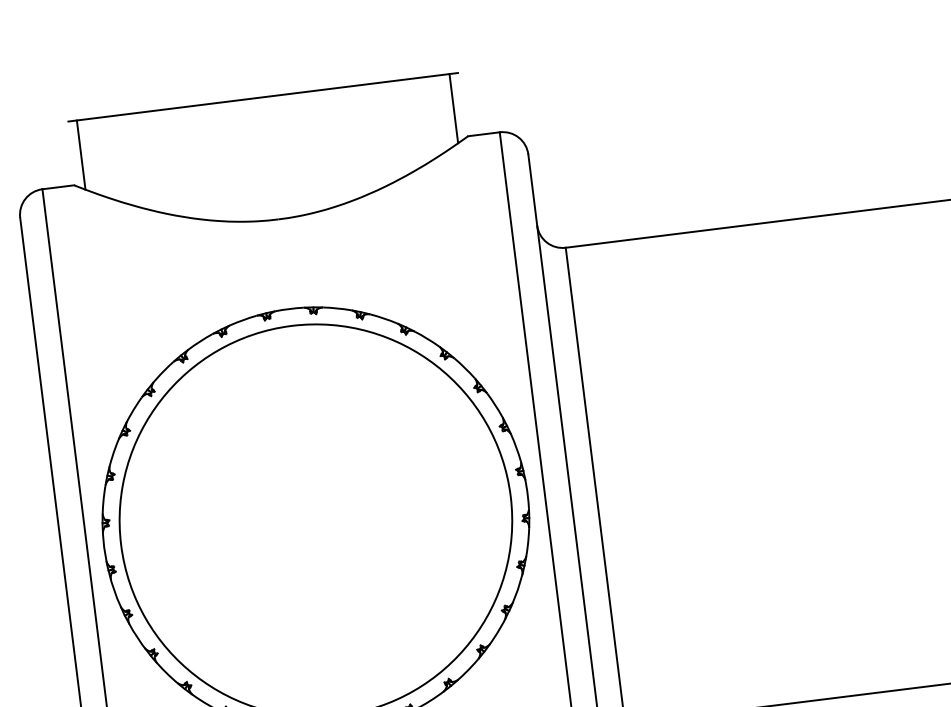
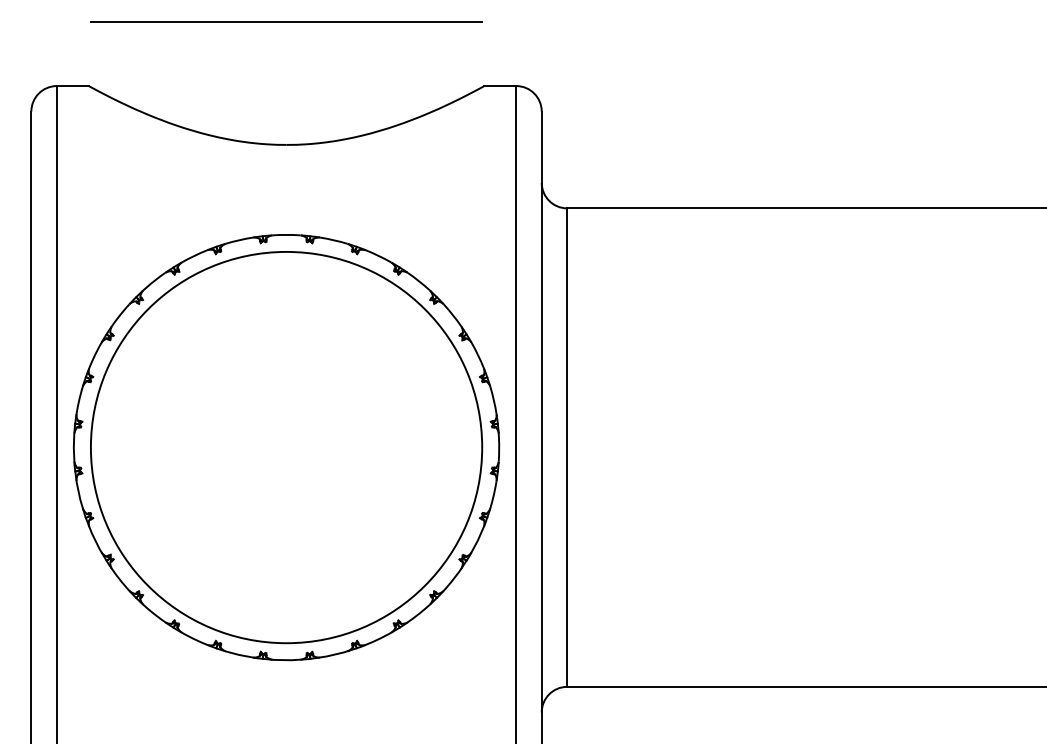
line: (453, 108) -> (473, 56), removed
line: (81, 154) -> (99, 56), removed

